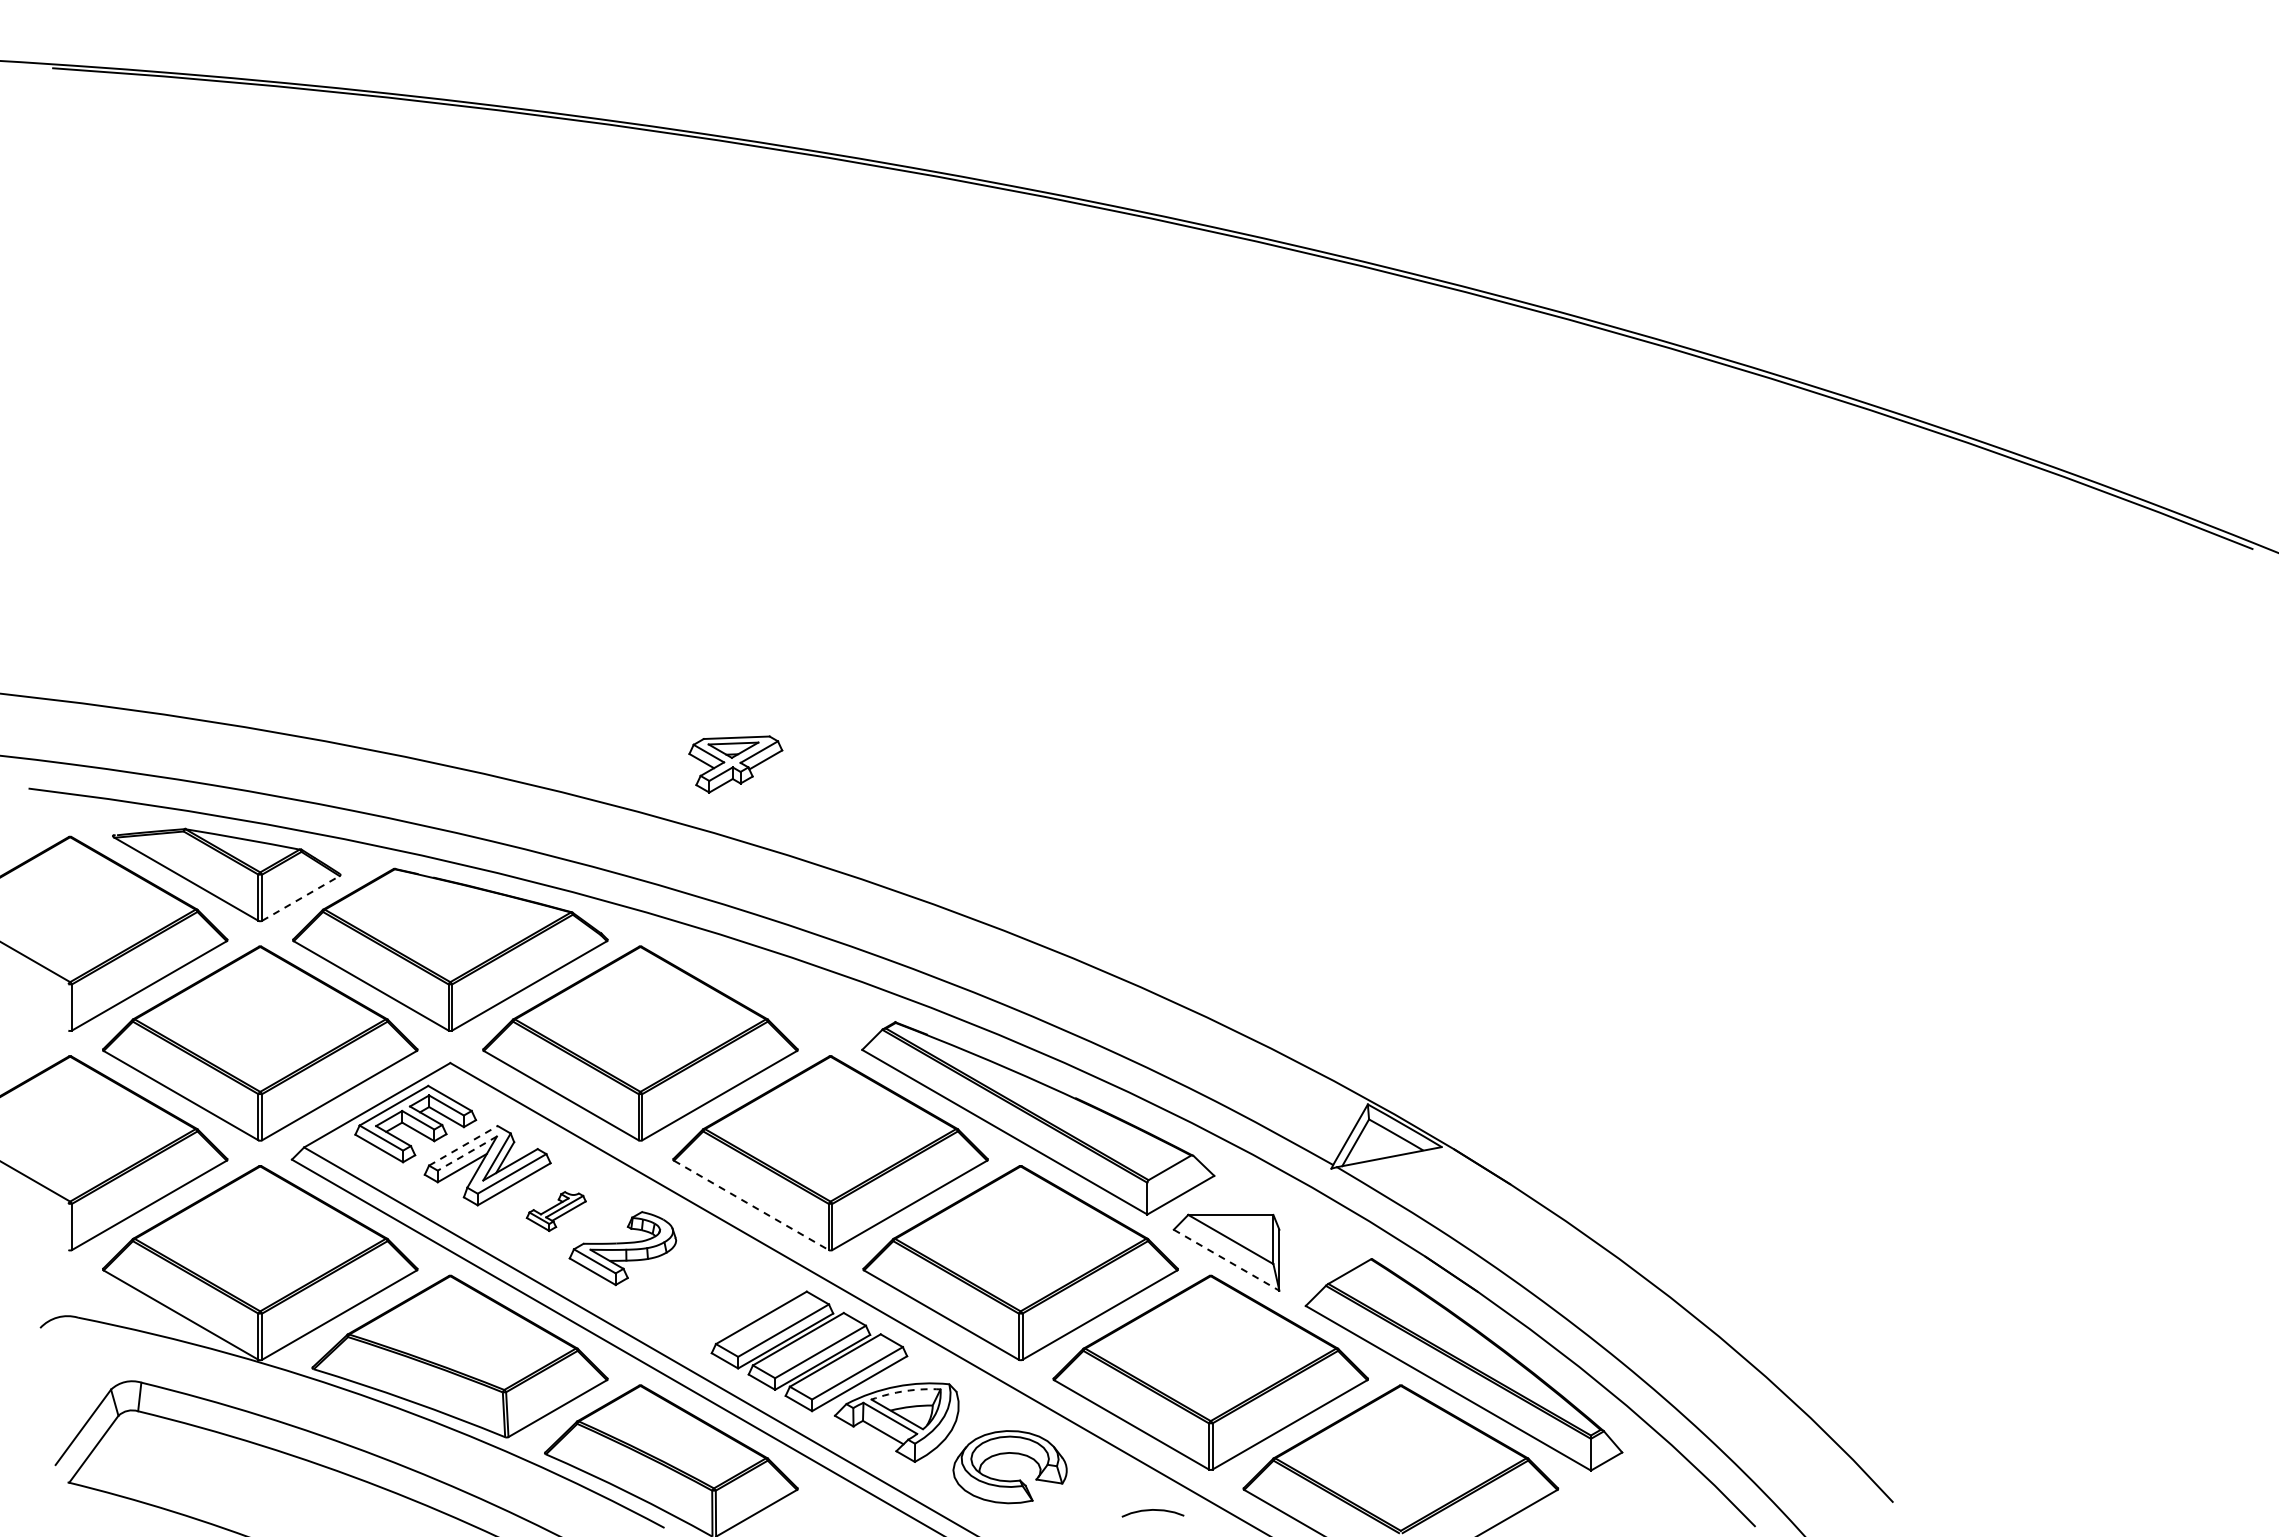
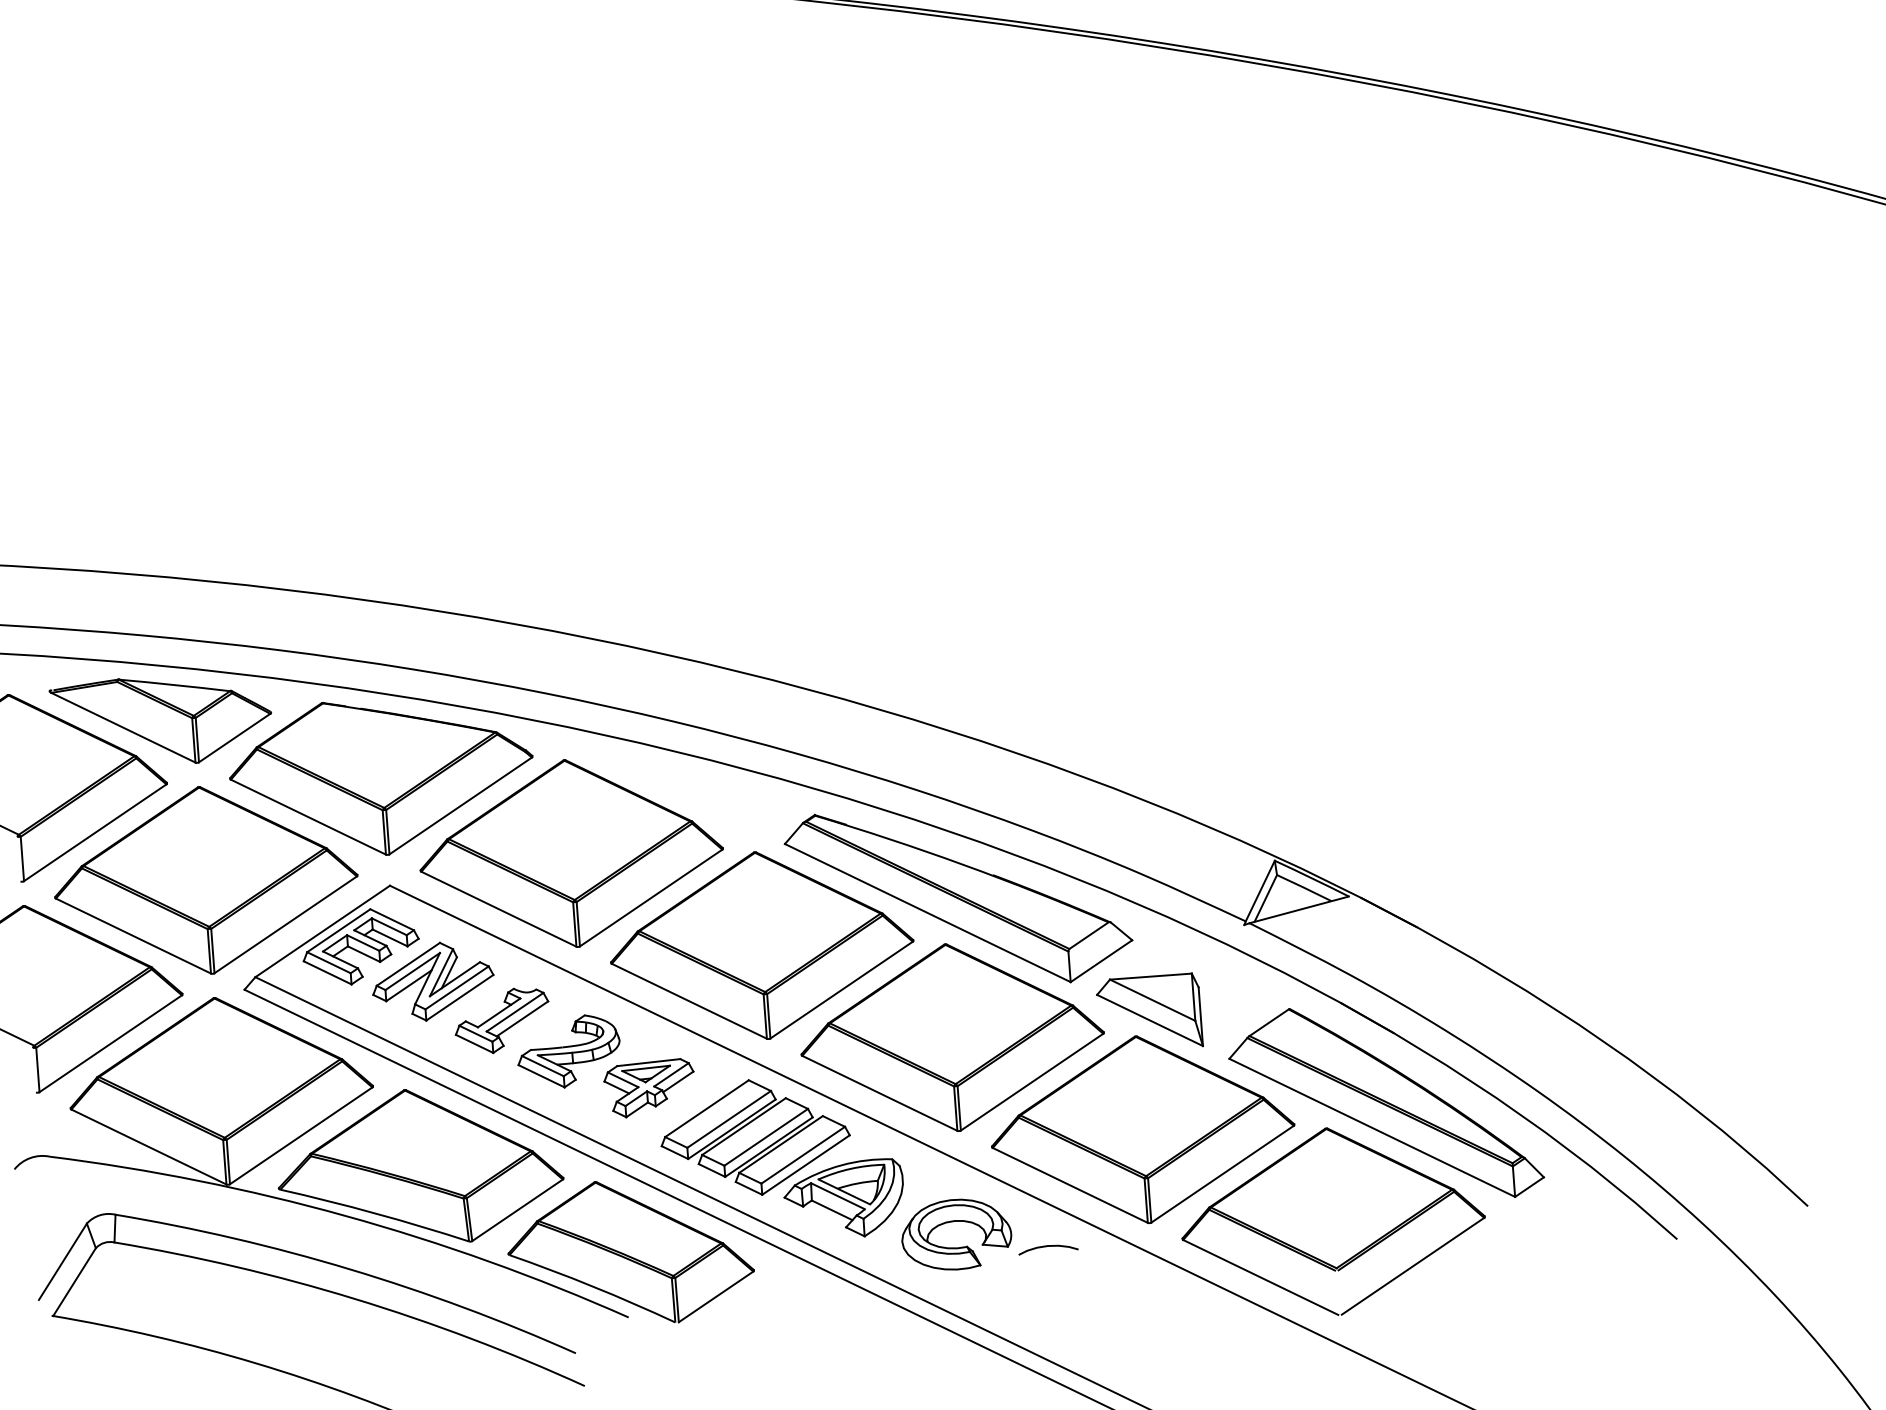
part: (735, 764) -> (649, 1088), moved
line: (300, 898) -> (234, 738), dashed -> solid
line: (463, 1145) -> (408, 964), dashed -> solid
line: (466, 1153) -> (411, 971), dashed -> solid
line: (751, 1205) -> (689, 1001), dashed -> solid
part: (556, 1211) -> (502, 1020), size x1.67
line: (1226, 1260) -> (1149, 1020), dashed -> solid
arc: (905, 1391) -> (850, 1169), dashed -> solid
curve: (1152, 1510) -> (1047, 1246), moved

